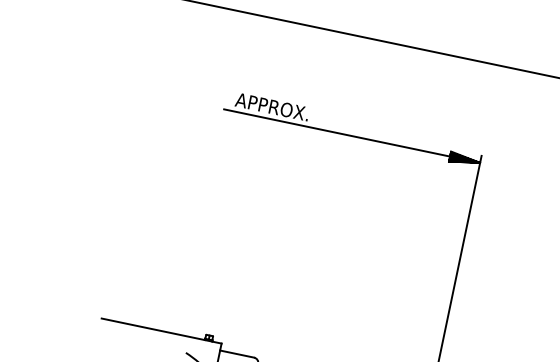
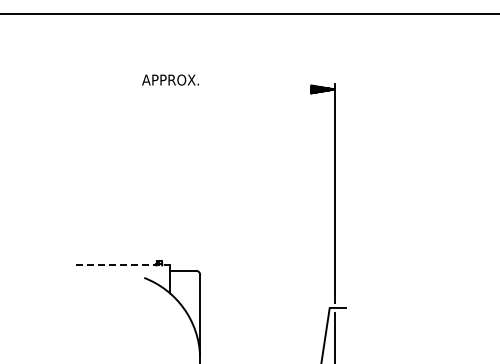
line: (351, 136) -> (234, 89), removed
line: (161, 331) -> (122, 265), solid -> dashed

